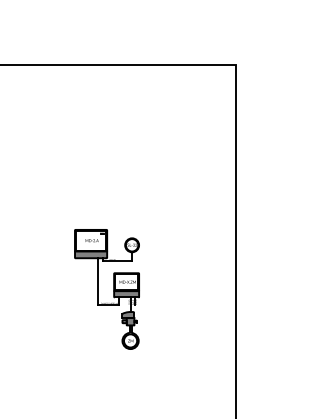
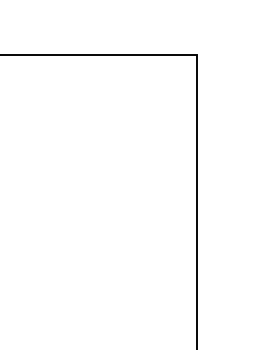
part: (106, 289) -> (88, 241), removed

